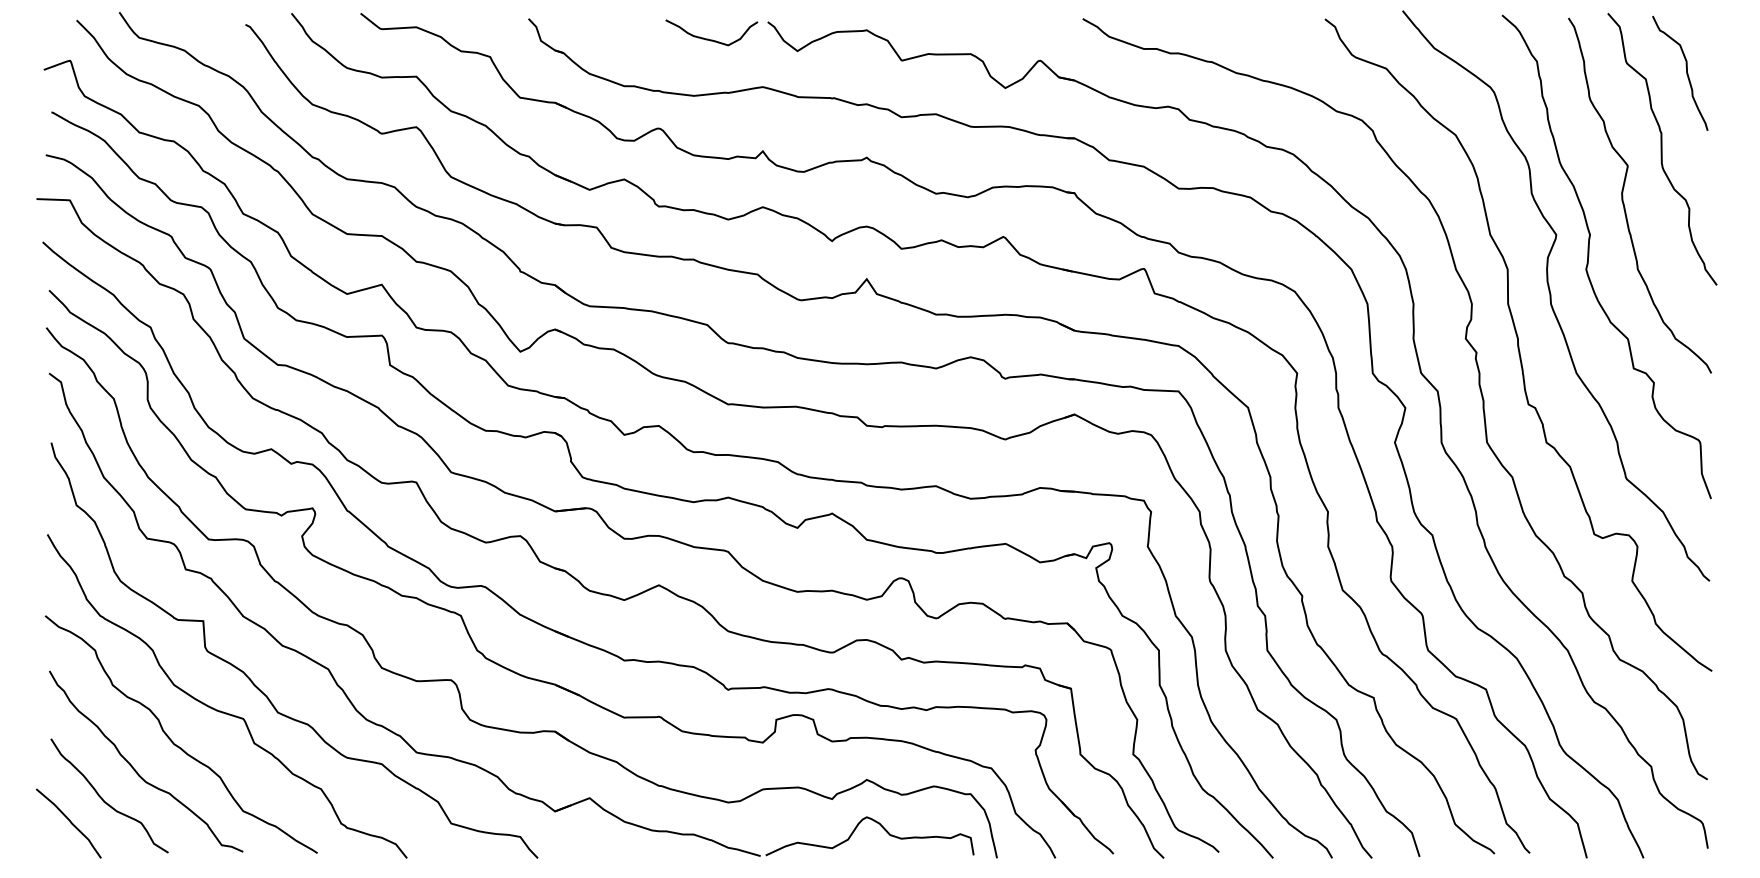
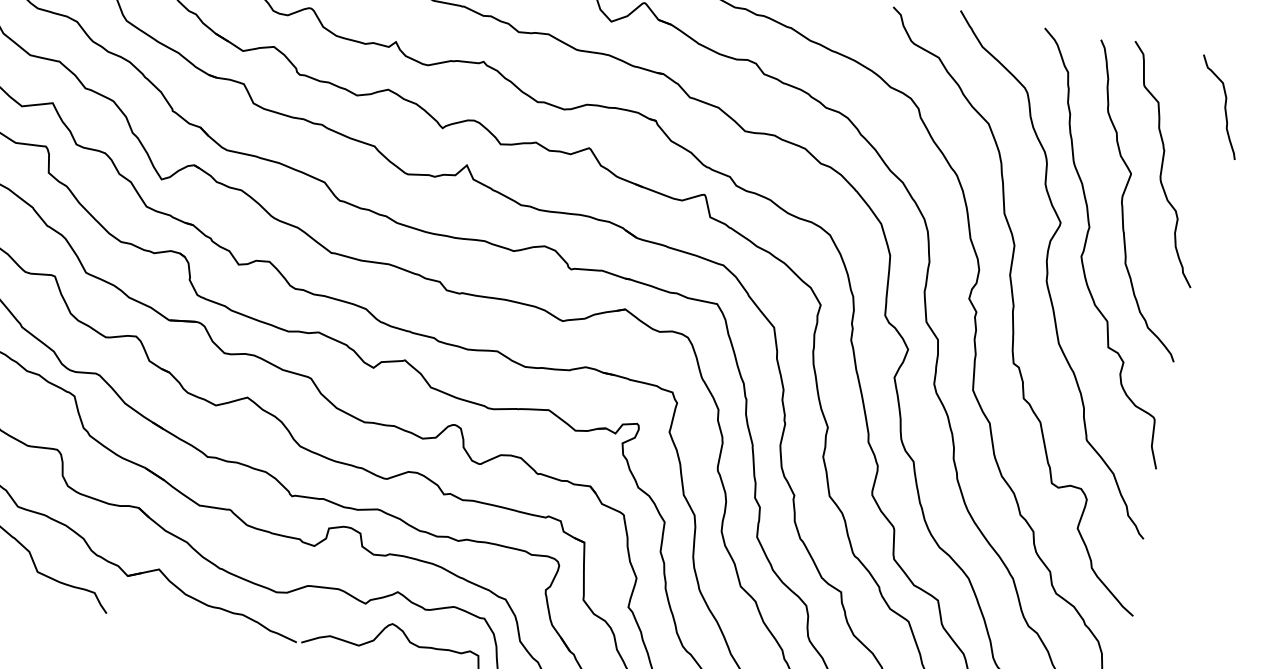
curve: (1686, 72) -> (1224, 107), moved

